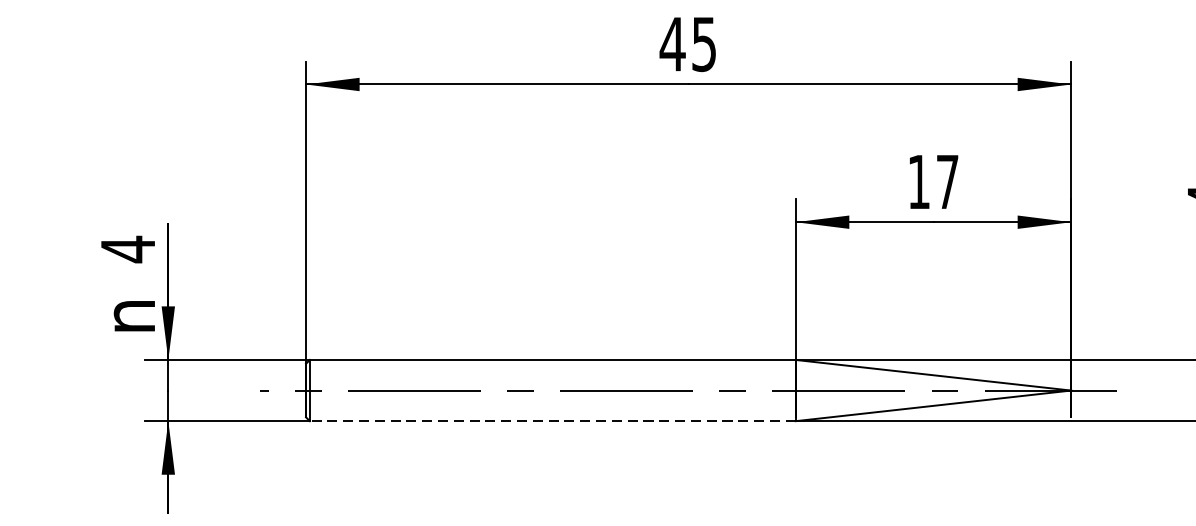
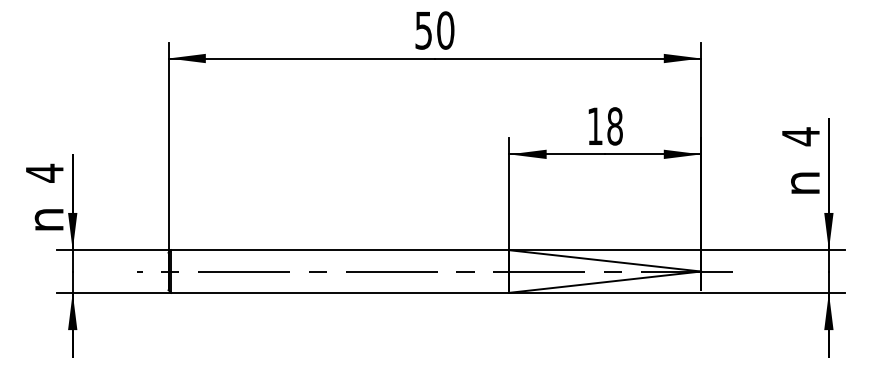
text: (688, 44) -> (434, 30), 45 -> 50
text: (946, 182) -> (614, 126), 17 -> 18
line: (551, 420) -> (339, 292), dashed -> solid

